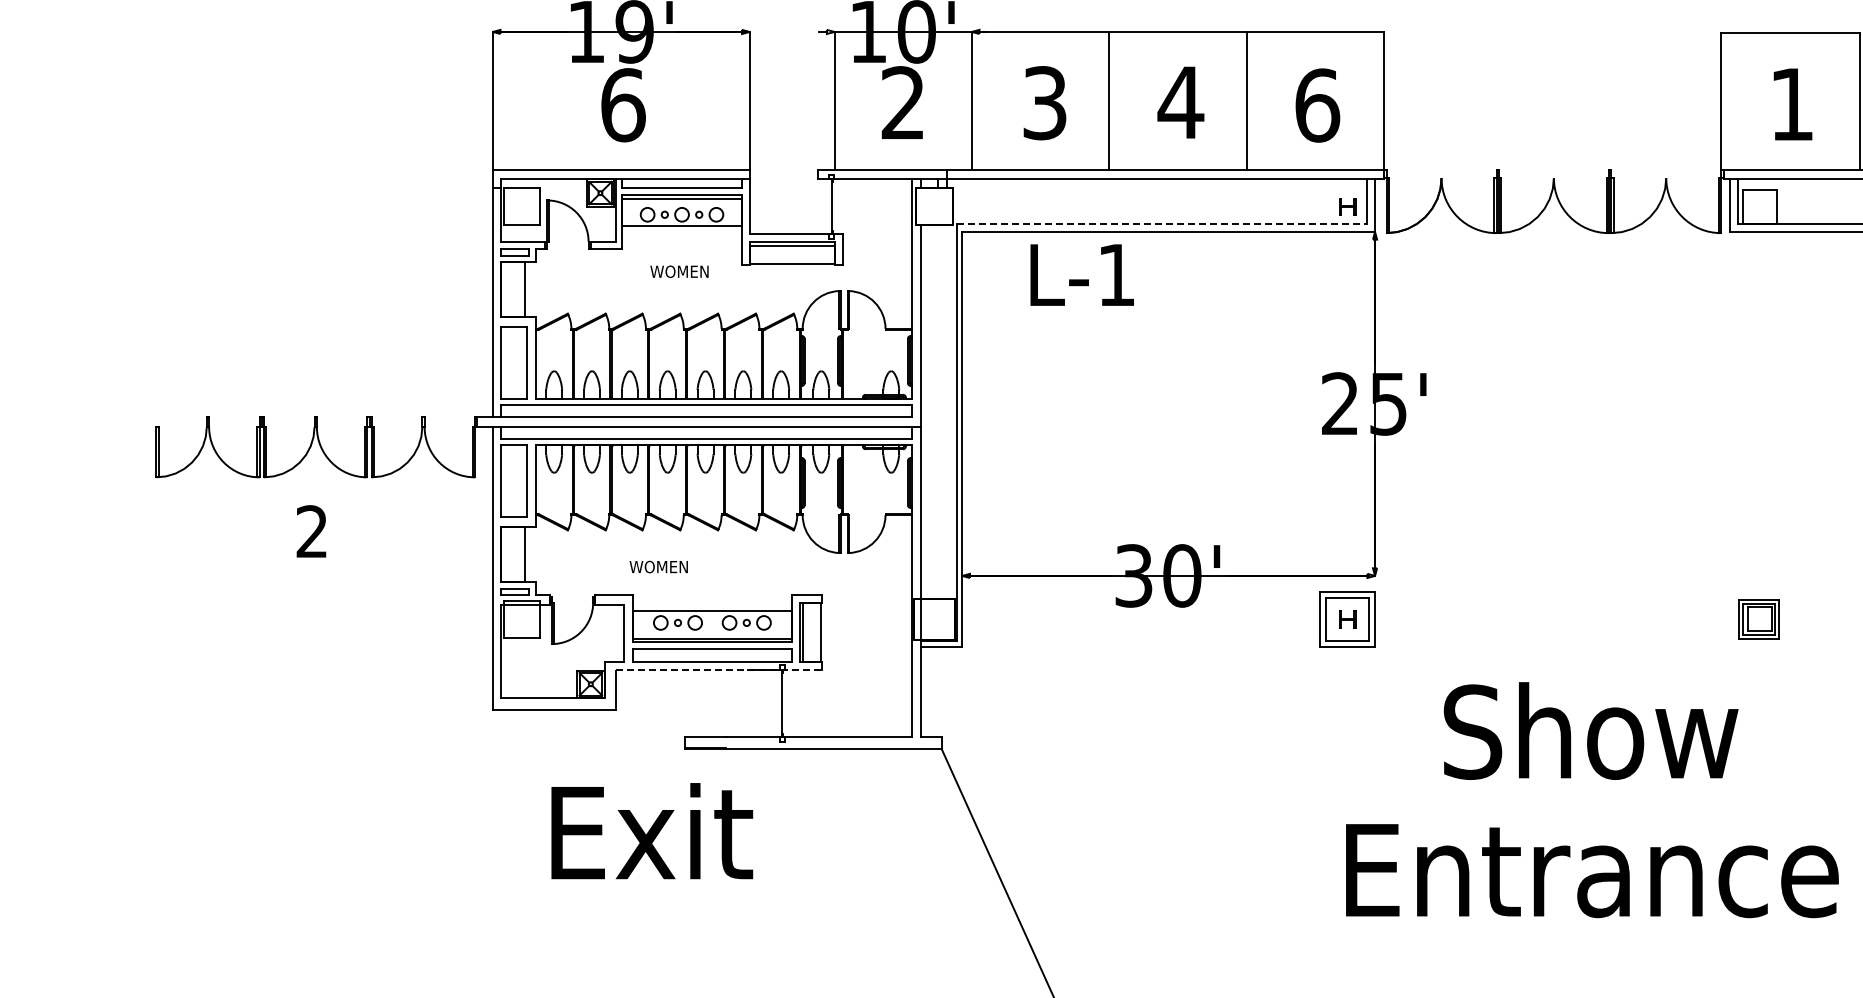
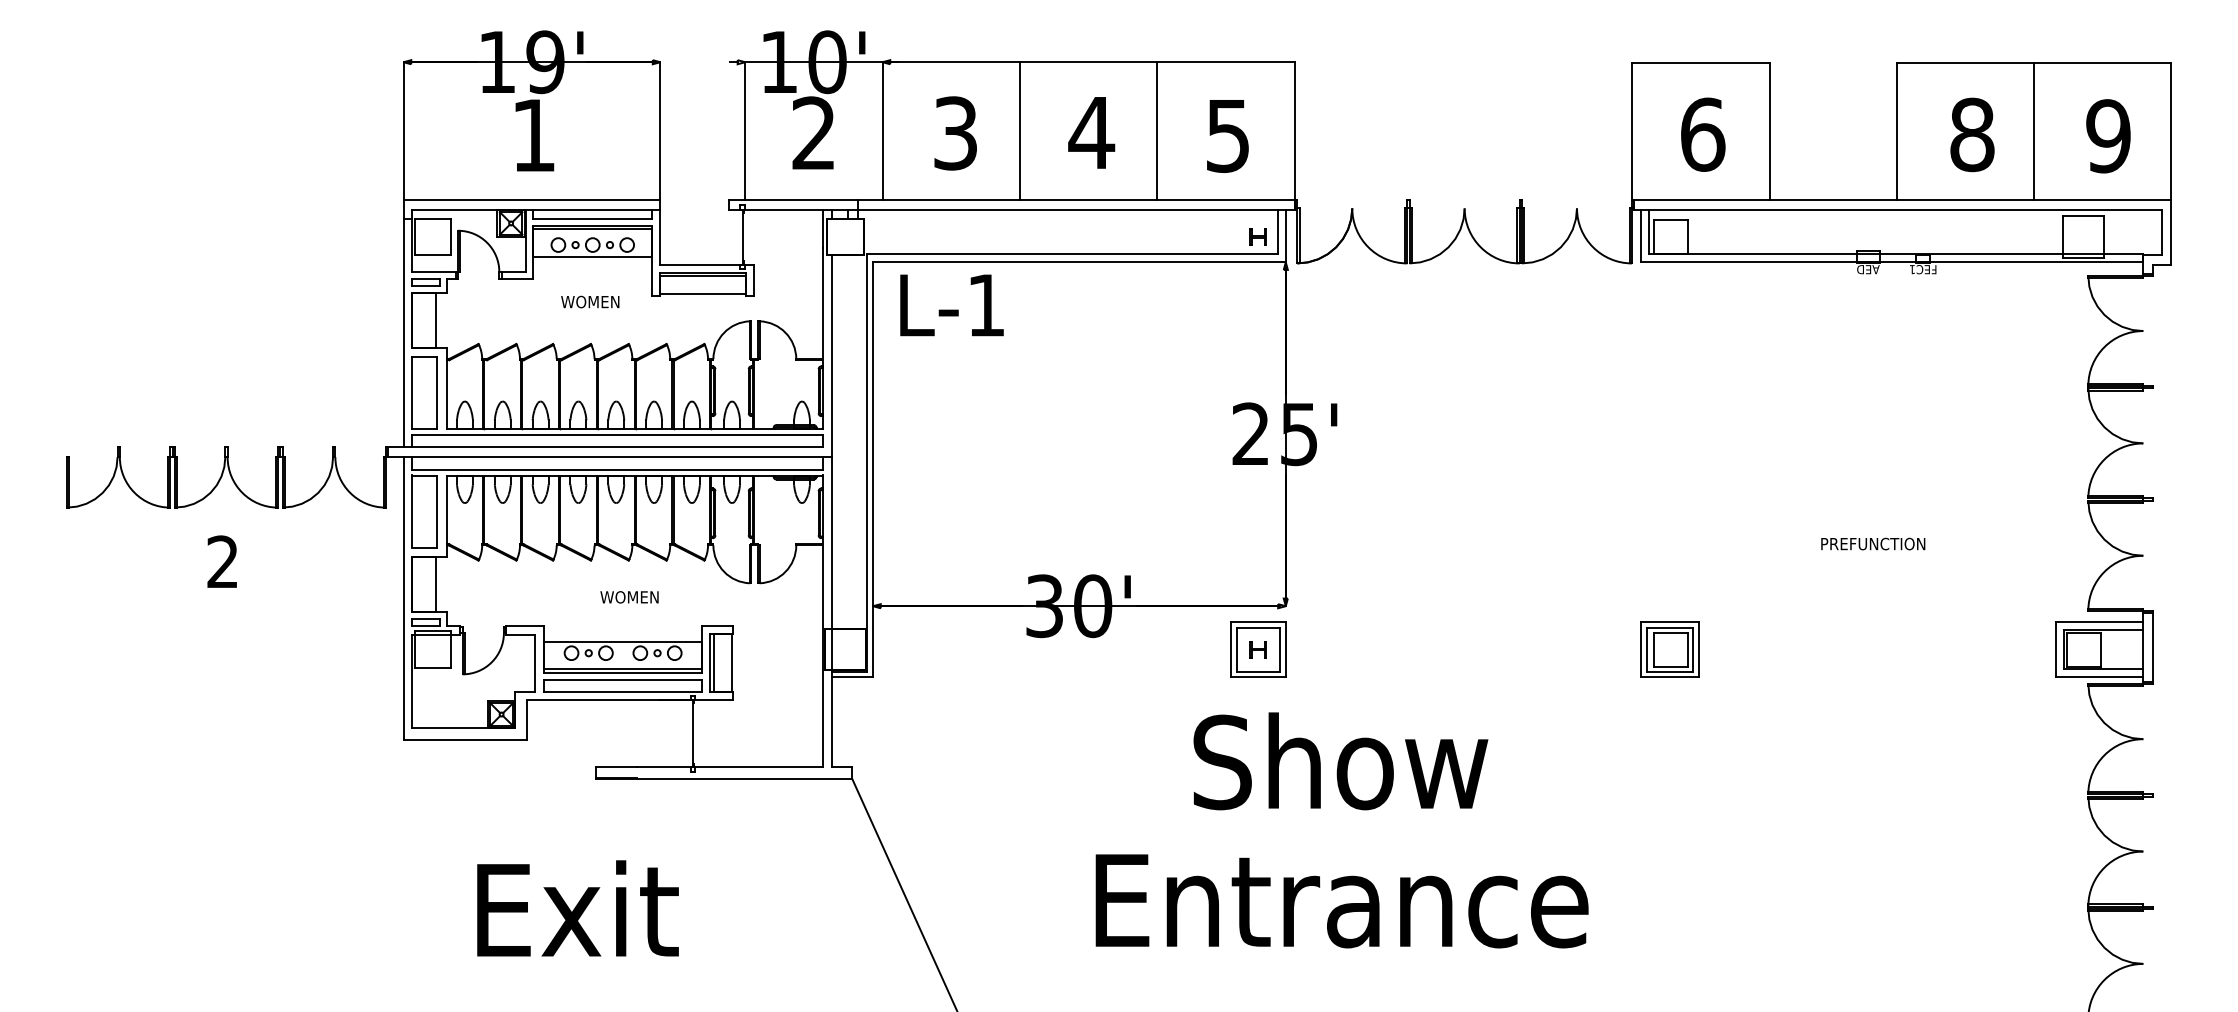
text: (1792, 104) -> (1703, 134), 1 -> 6
text: (623, 105) -> (534, 135), 6 -> 1
text: (1317, 105) -> (1228, 135), 6 -> 5
line: (1162, 224) -> (1073, 254), dashed -> solid
text: (1081, 275) -> (951, 305), moved
text: (658, 567) -> (629, 597), moved
part: (1758, 619) -> (1669, 649), size x1.43
line: (719, 670) -> (630, 700), dashed -> solid
text: (1591, 800) -> (1341, 830), moved
text: (651, 831) -> (577, 908), moved

